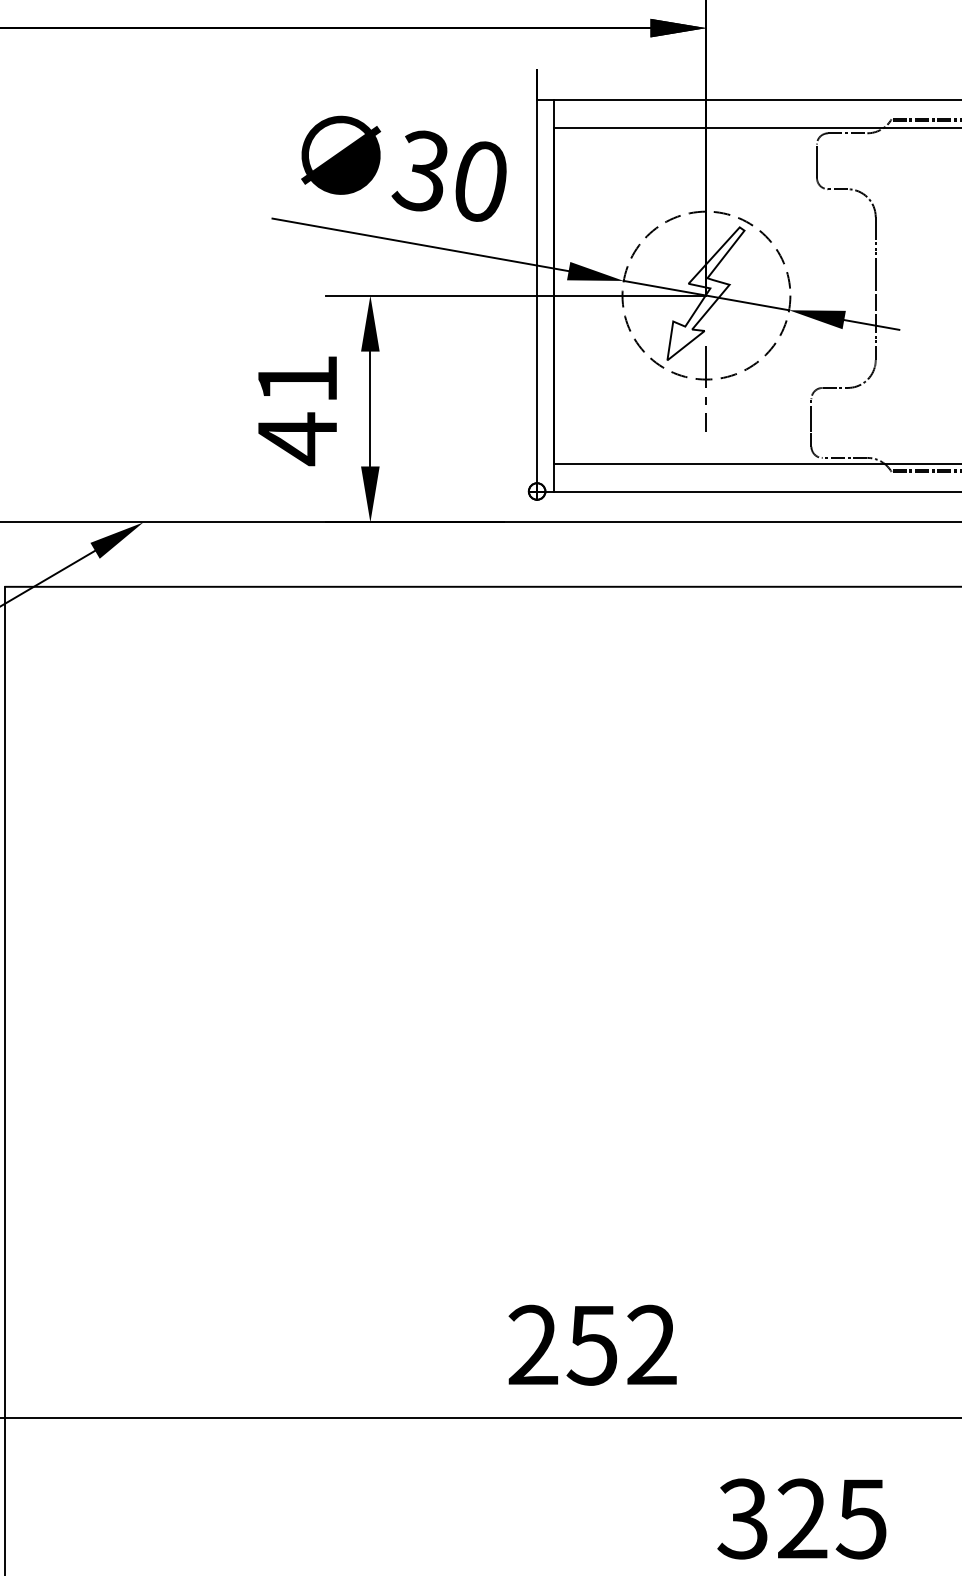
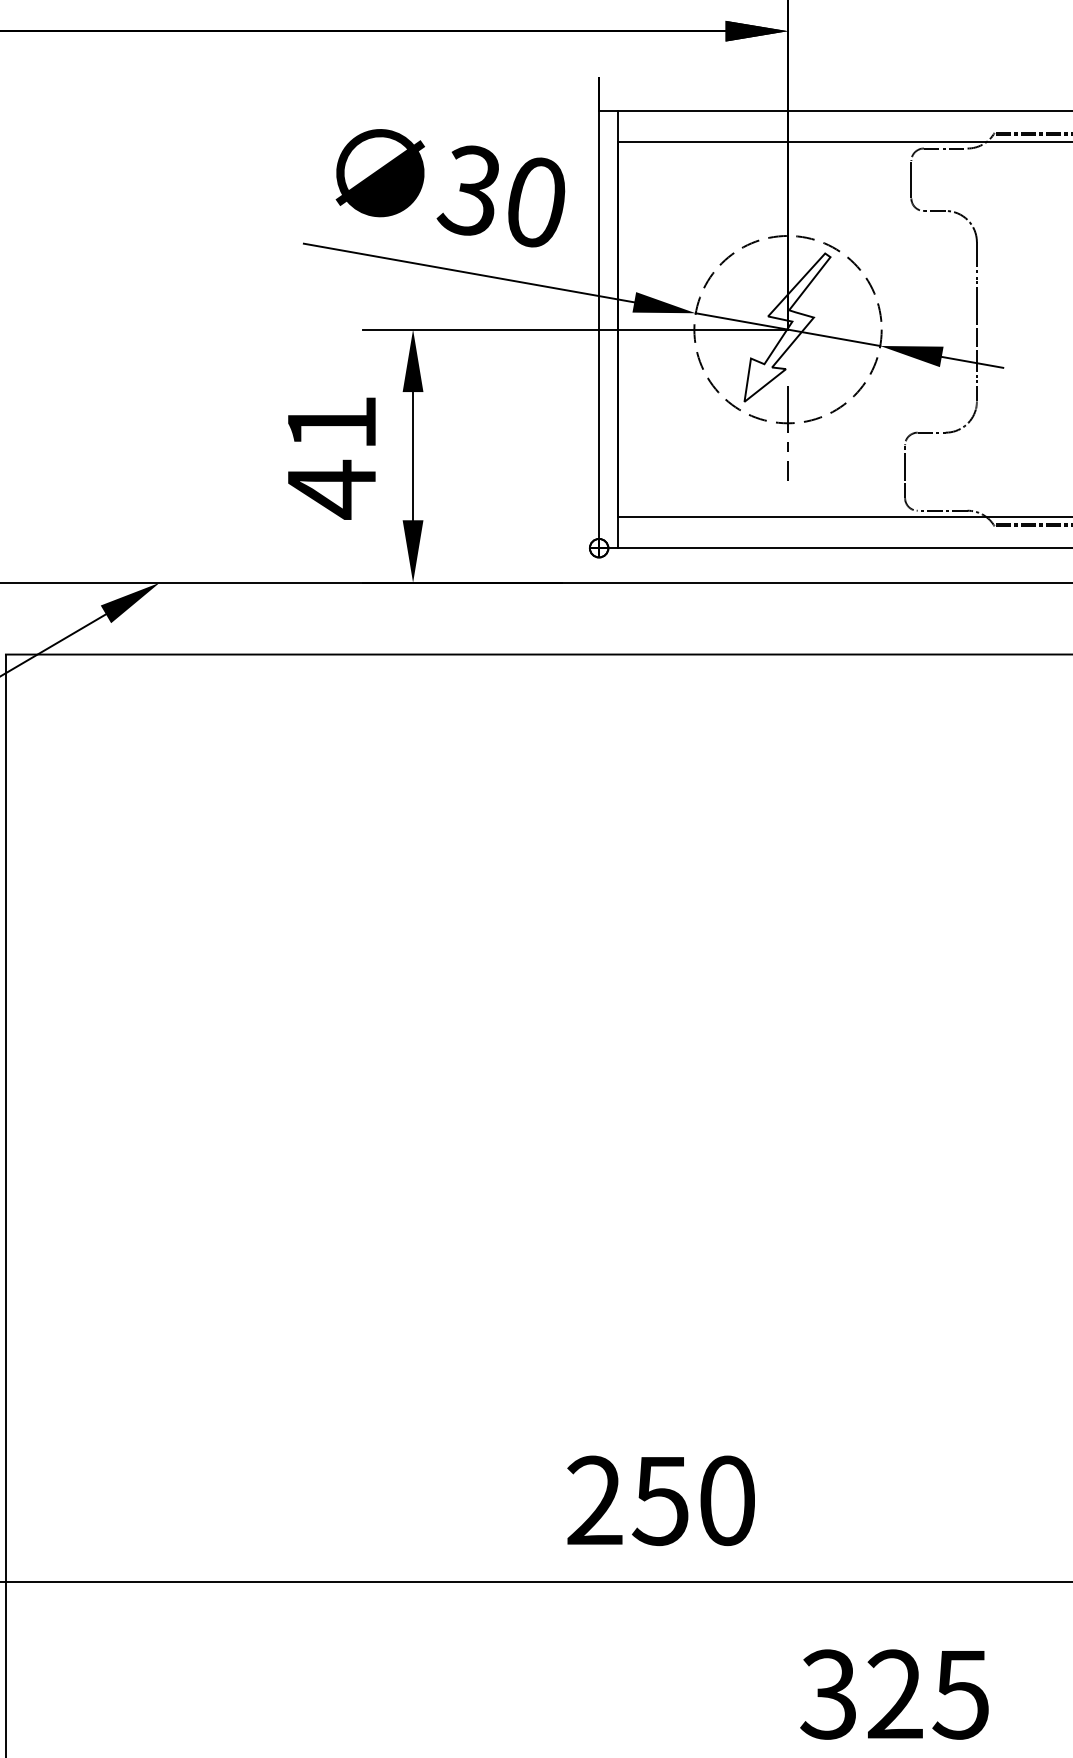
text: (651, 1344) -> (726, 1499), 252 -> 250

